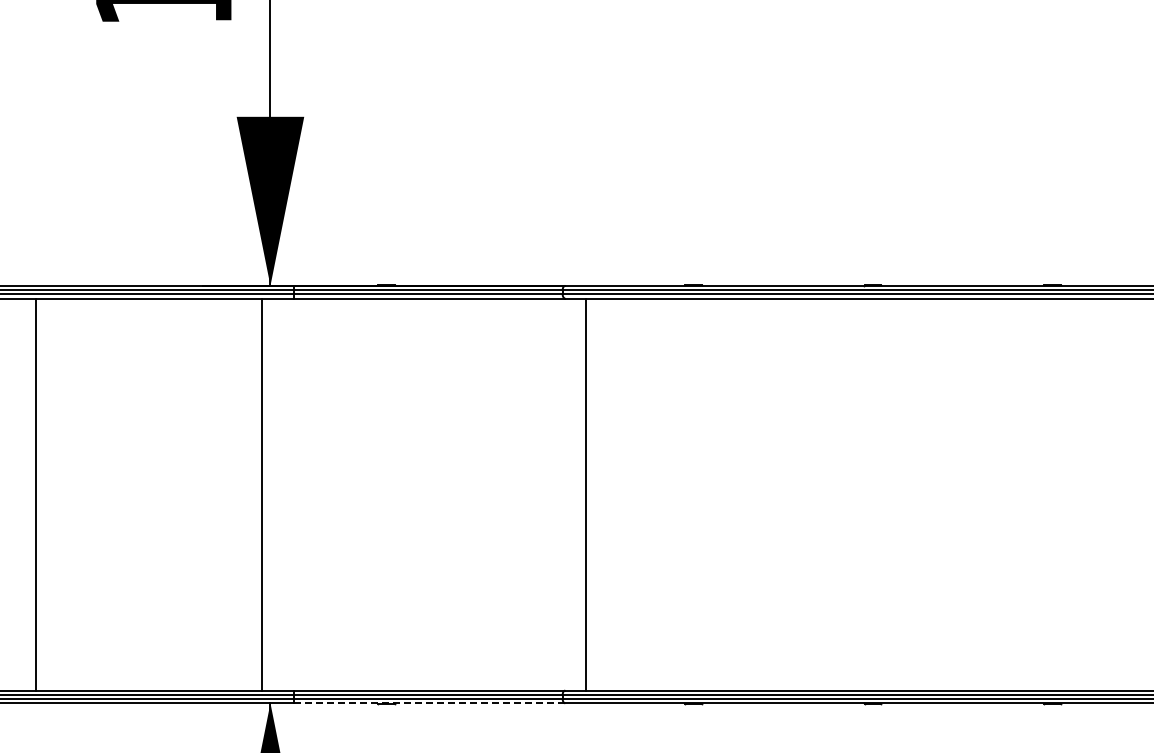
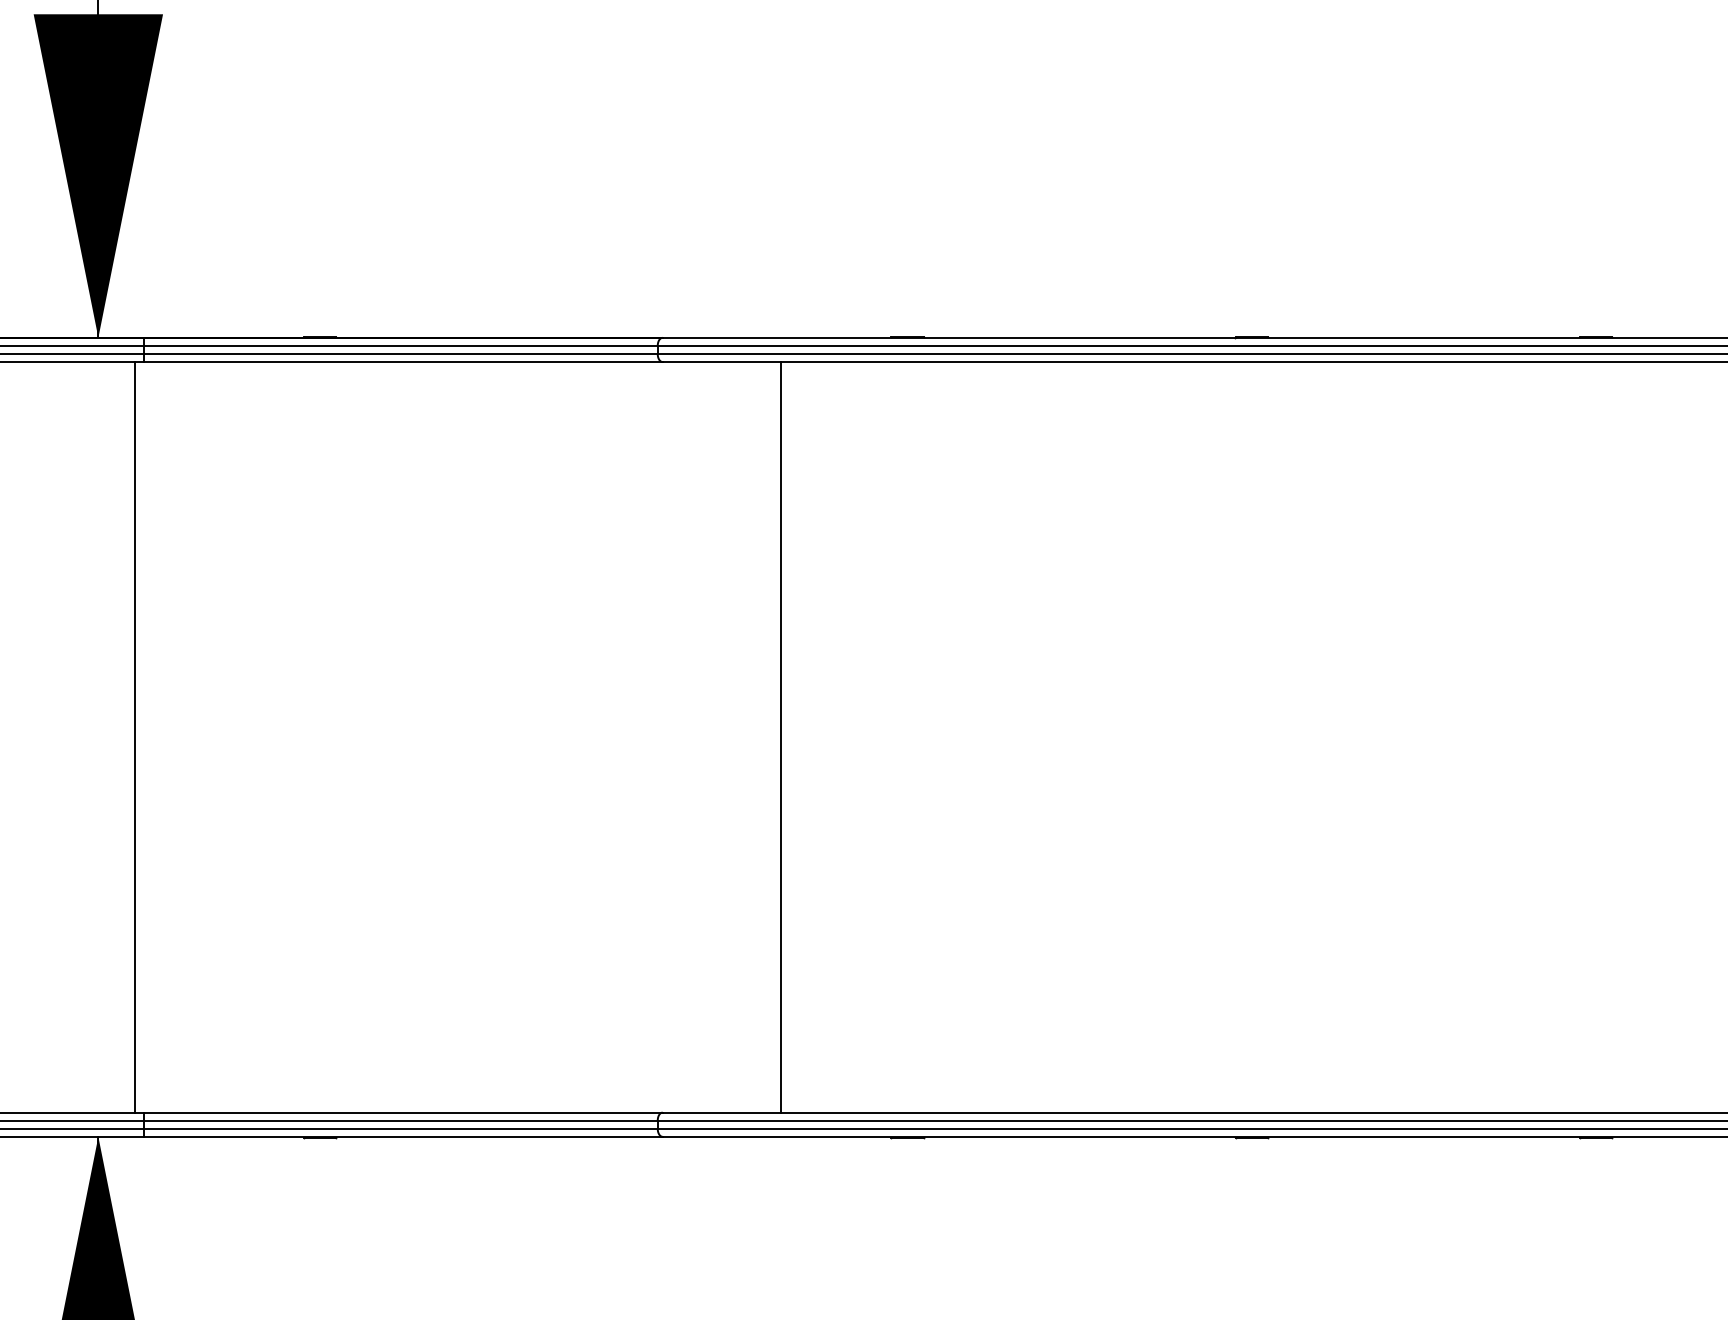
line: (261, 494) -> (134, 737), moved
line: (585, 494) -> (779, 737), moved
line: (429, 703) -> (402, 1137), dashed -> solid

